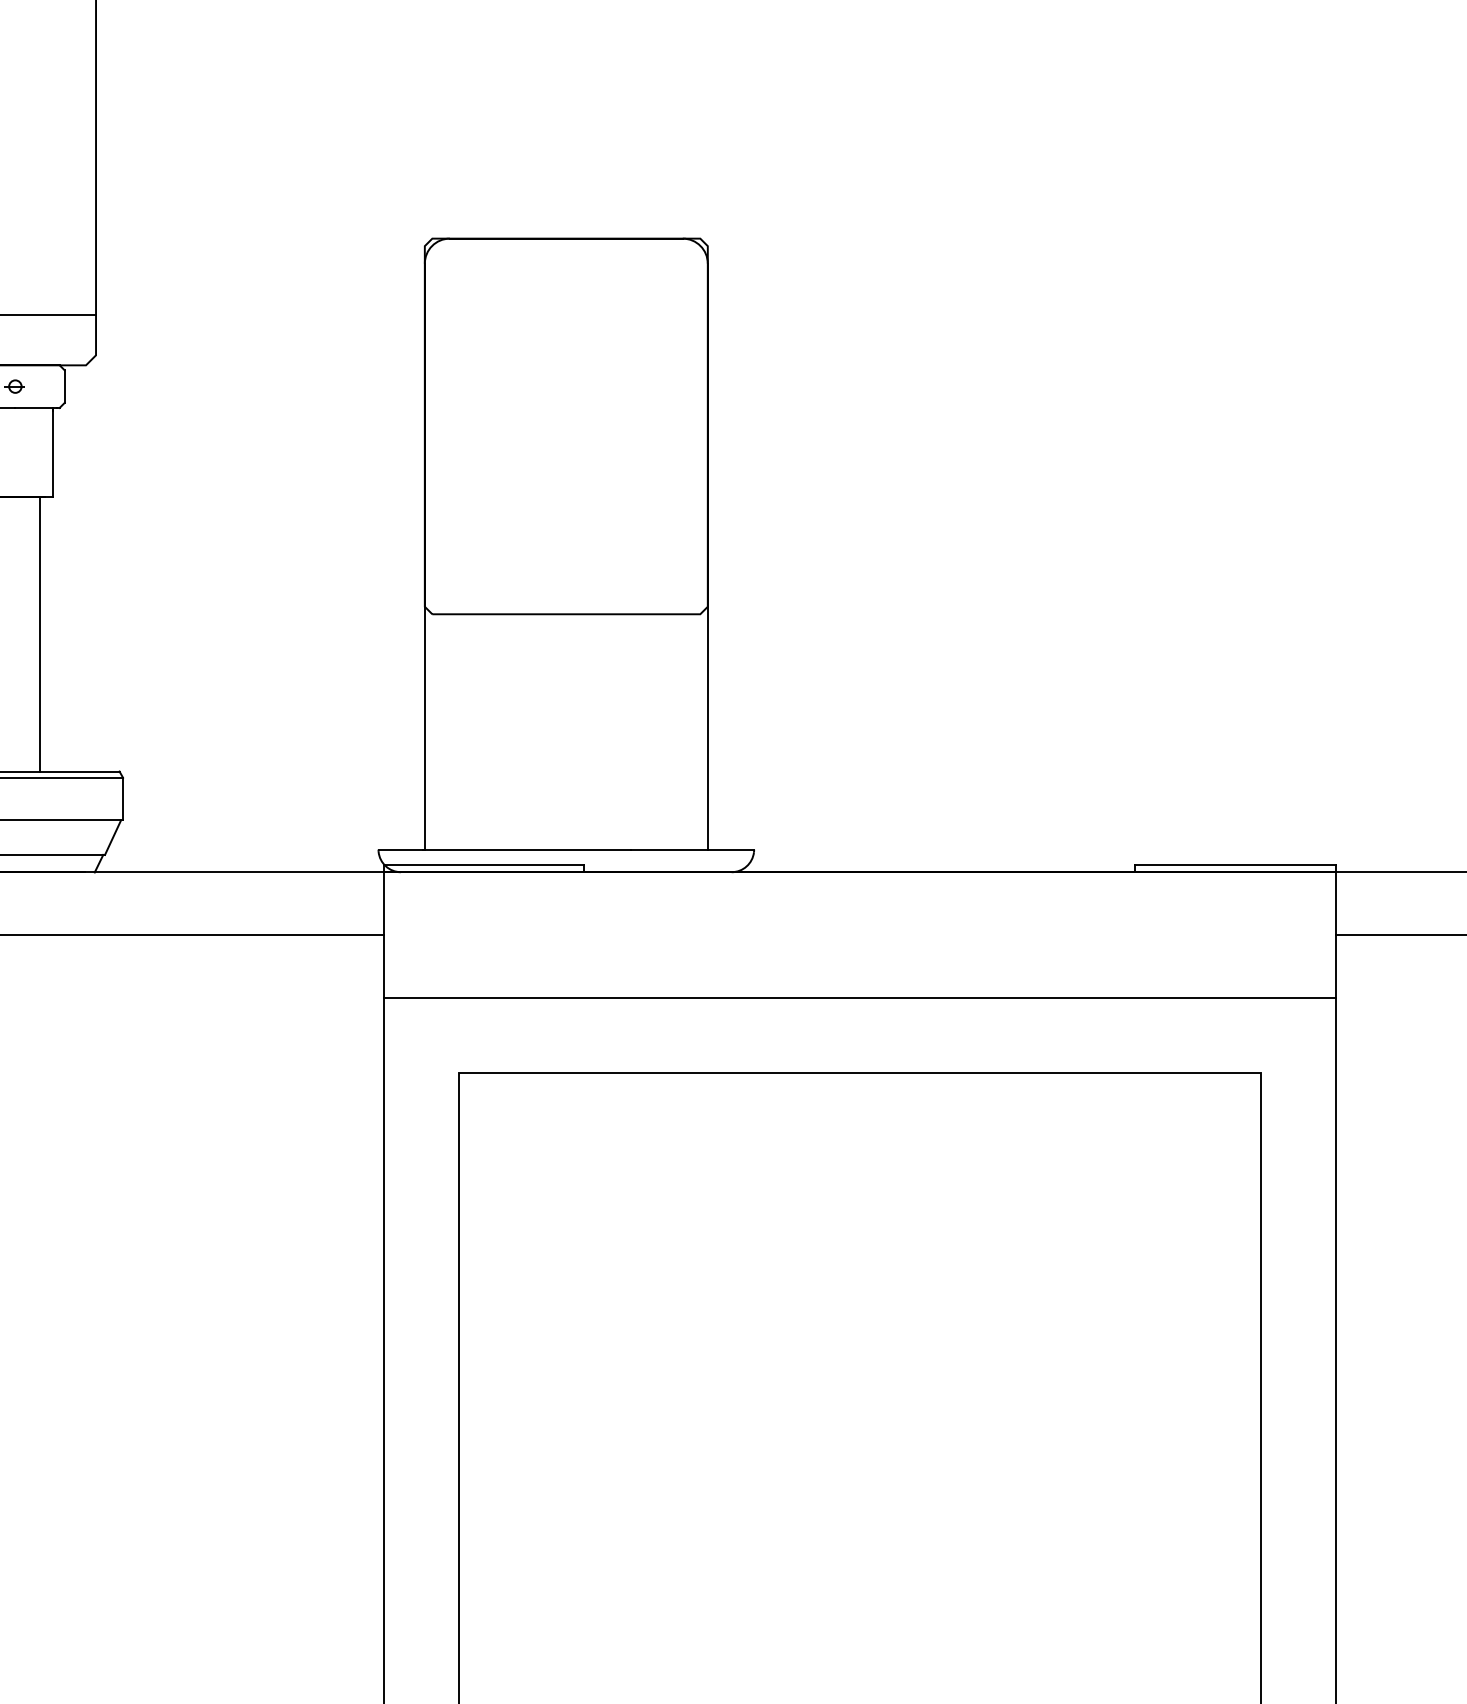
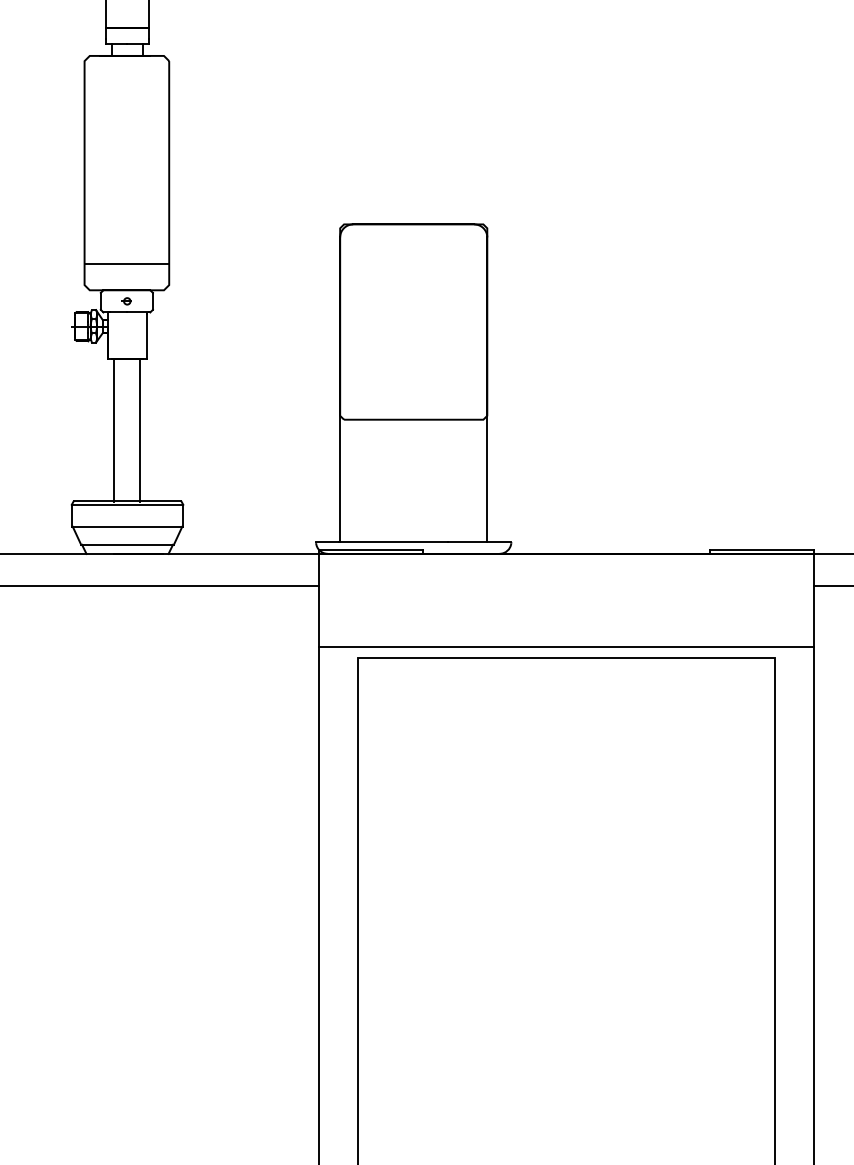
line: (858, 998) -> (565, 647), moved

